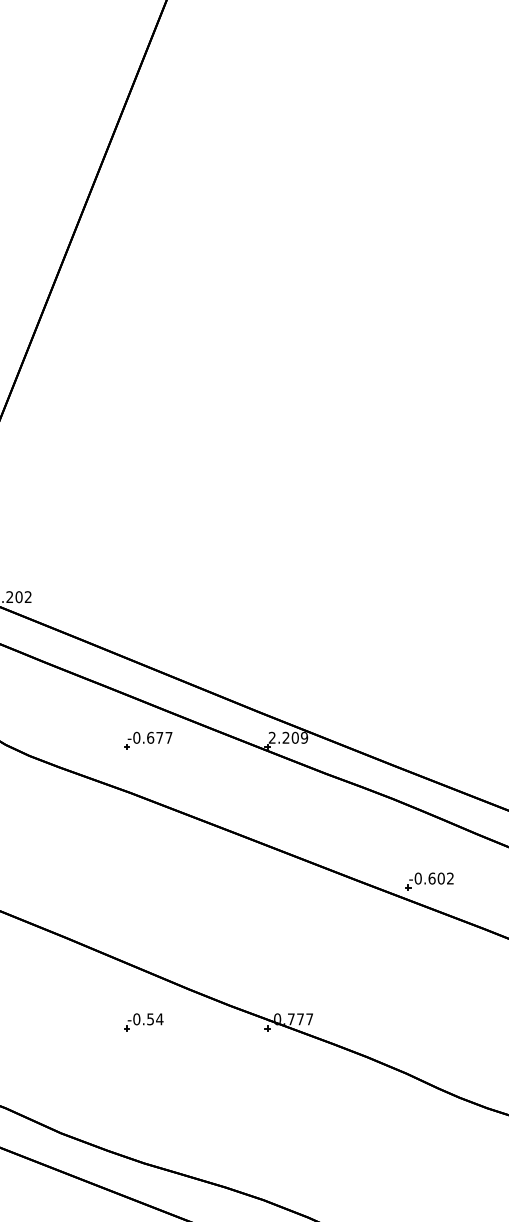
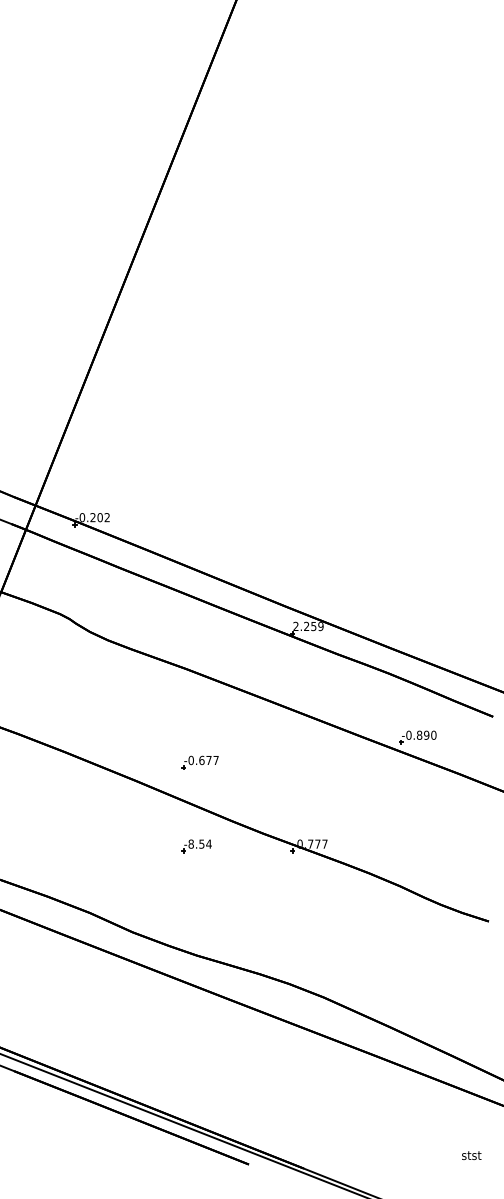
text: (294, 737) -> (313, 626), 2.209 -> 2.259
part: (147, 740) -> (199, 762), moved
text: (440, 877) -> (426, 734), -0.602 -> -0.890
text: (135, 1018) -> (190, 843), -0.54 -> -8.54

